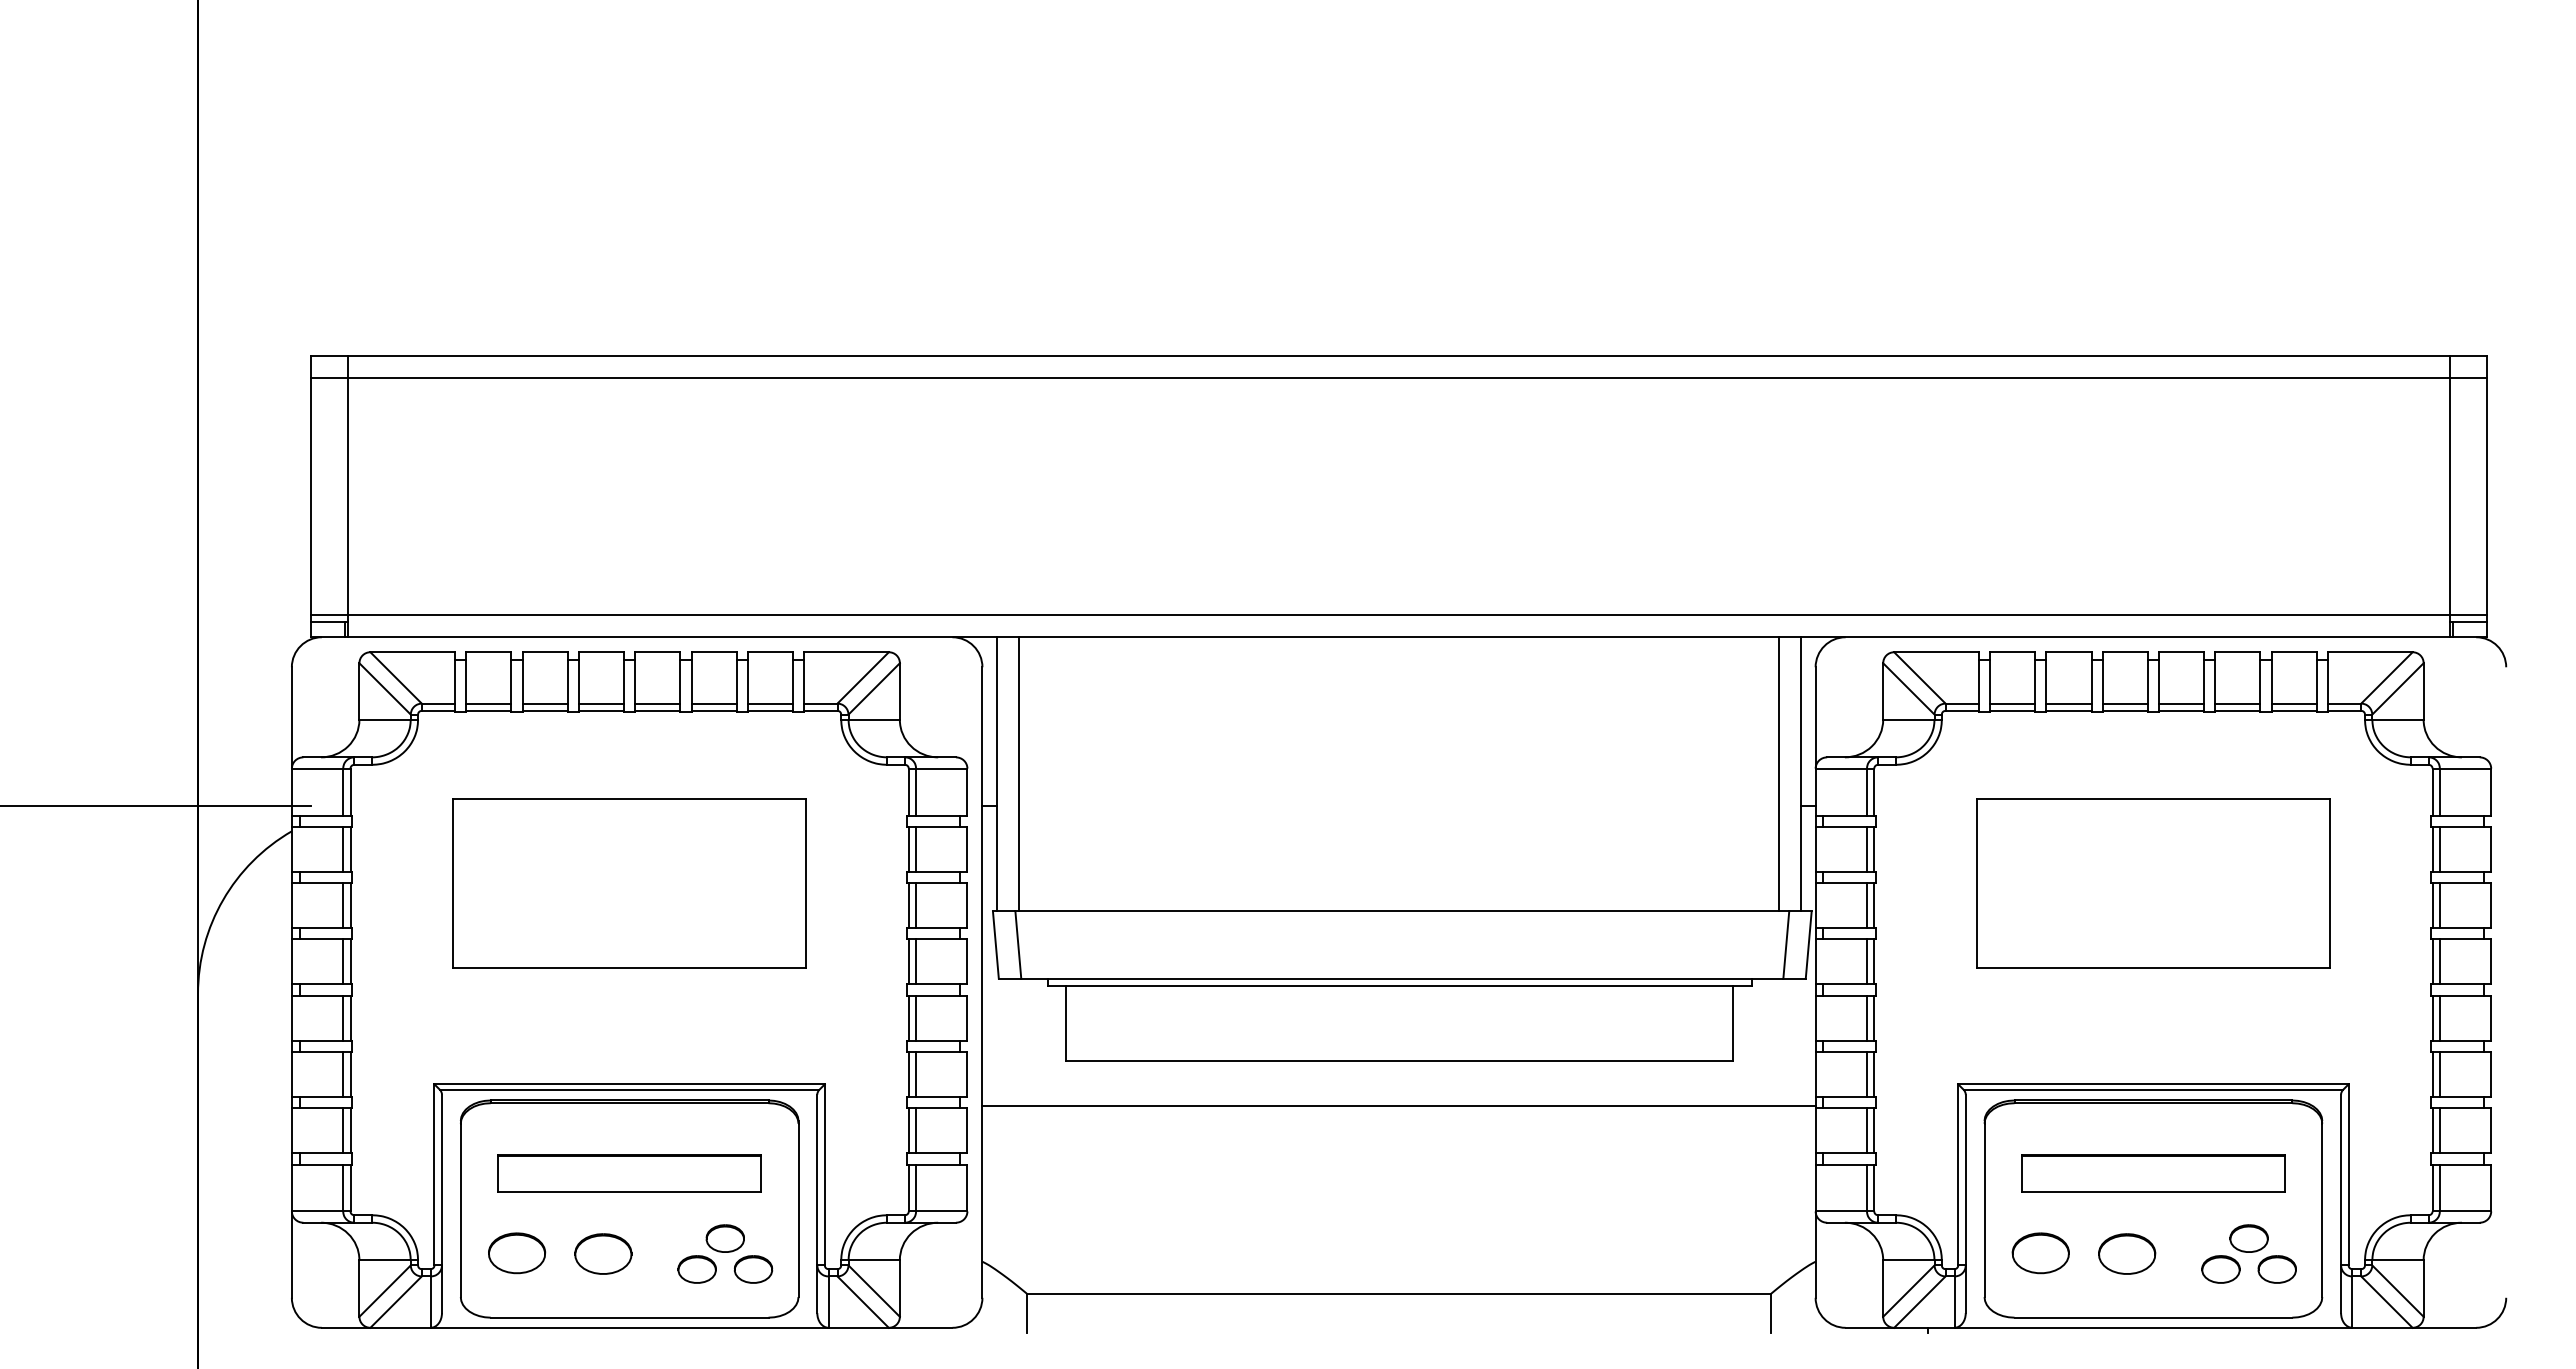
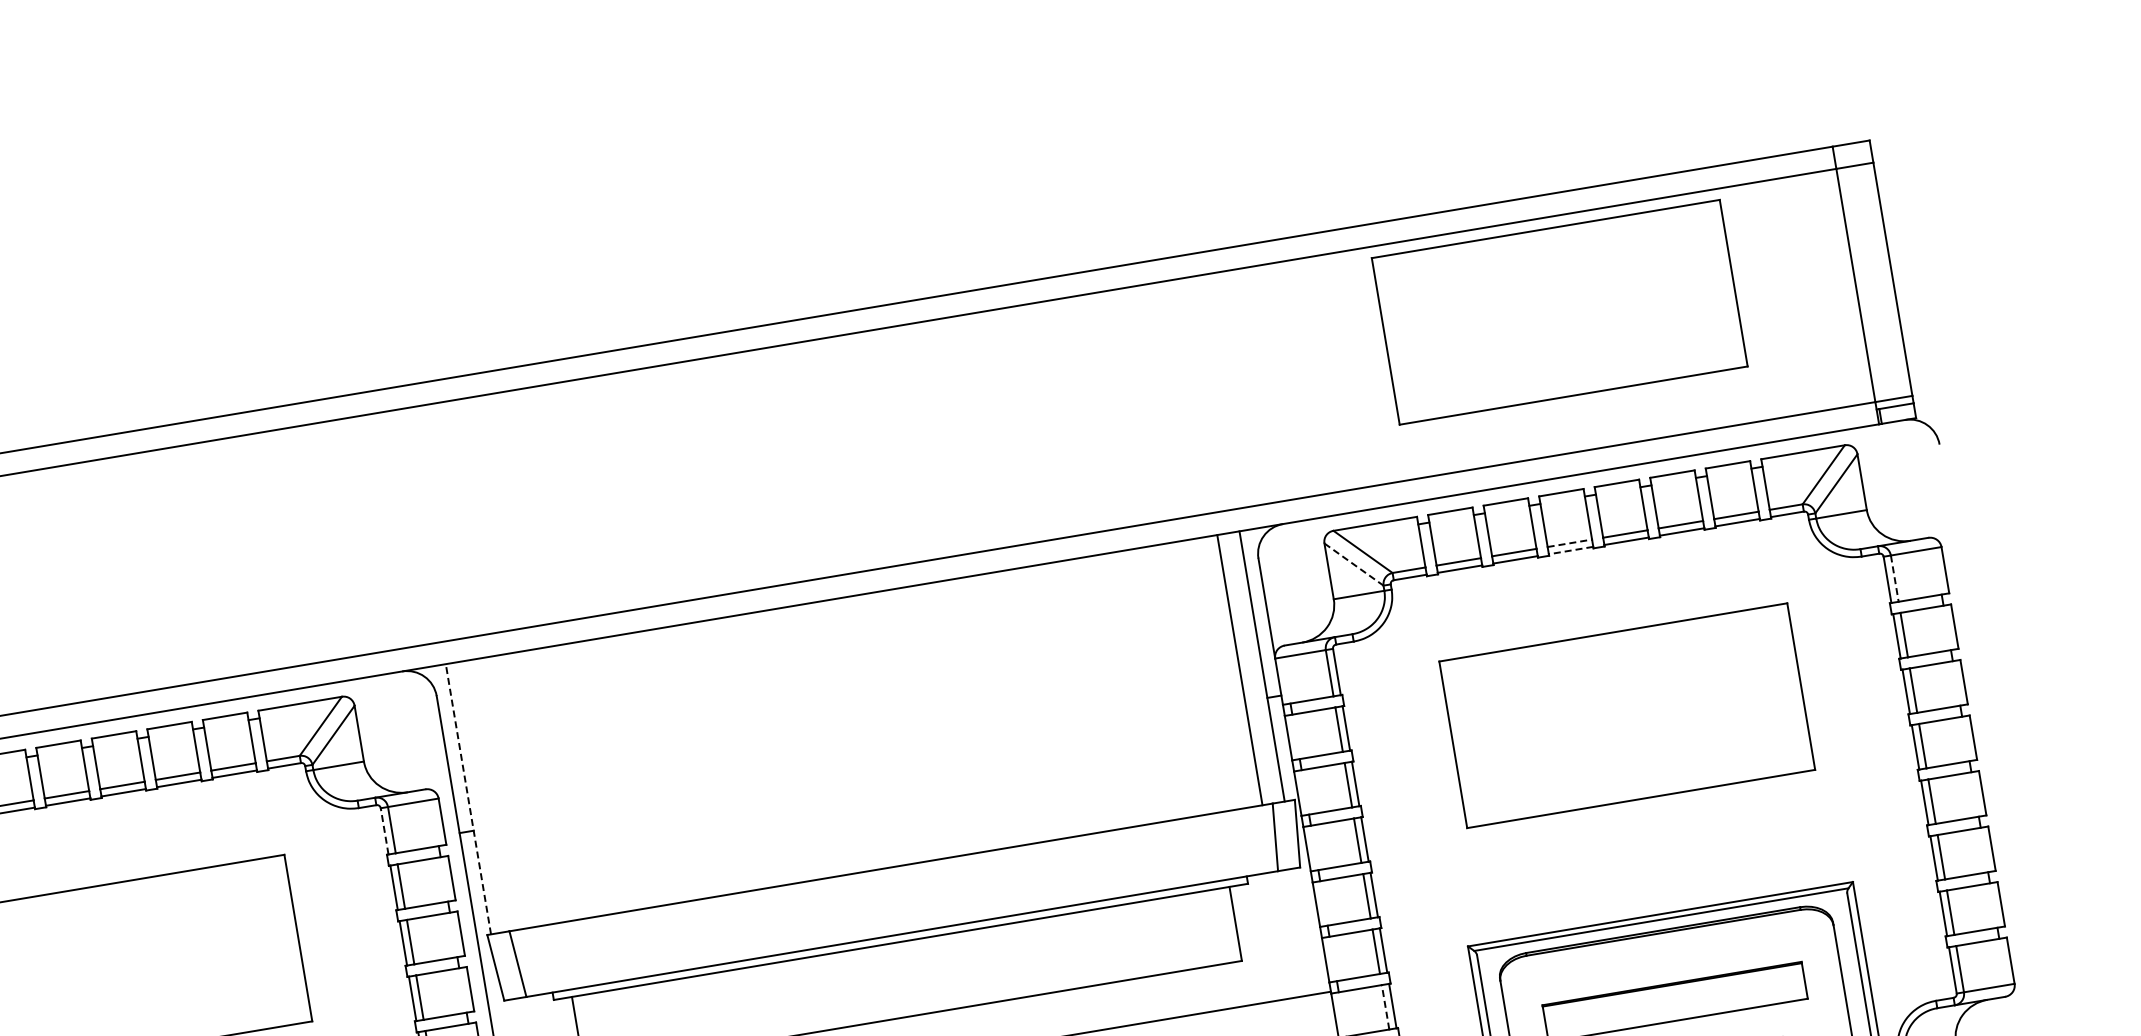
part: (2153, 474) -> (1559, 312), added
line: (1909, 689) -> (1354, 565), solid -> dashed
line: (2125, 703) -> (1570, 543), solid -> dashed
line: (2125, 710) -> (1571, 550), solid -> dashed
line: (996, 774) -> (468, 799), solid -> dashed
line: (1019, 774) -> (490, 795), removed
line: (908, 791) -> (384, 830), solid -> dashed
line: (2439, 792) -> (1894, 579), solid -> dashed
line: (1866, 1130) -> (1385, 1007), solid -> dashed

